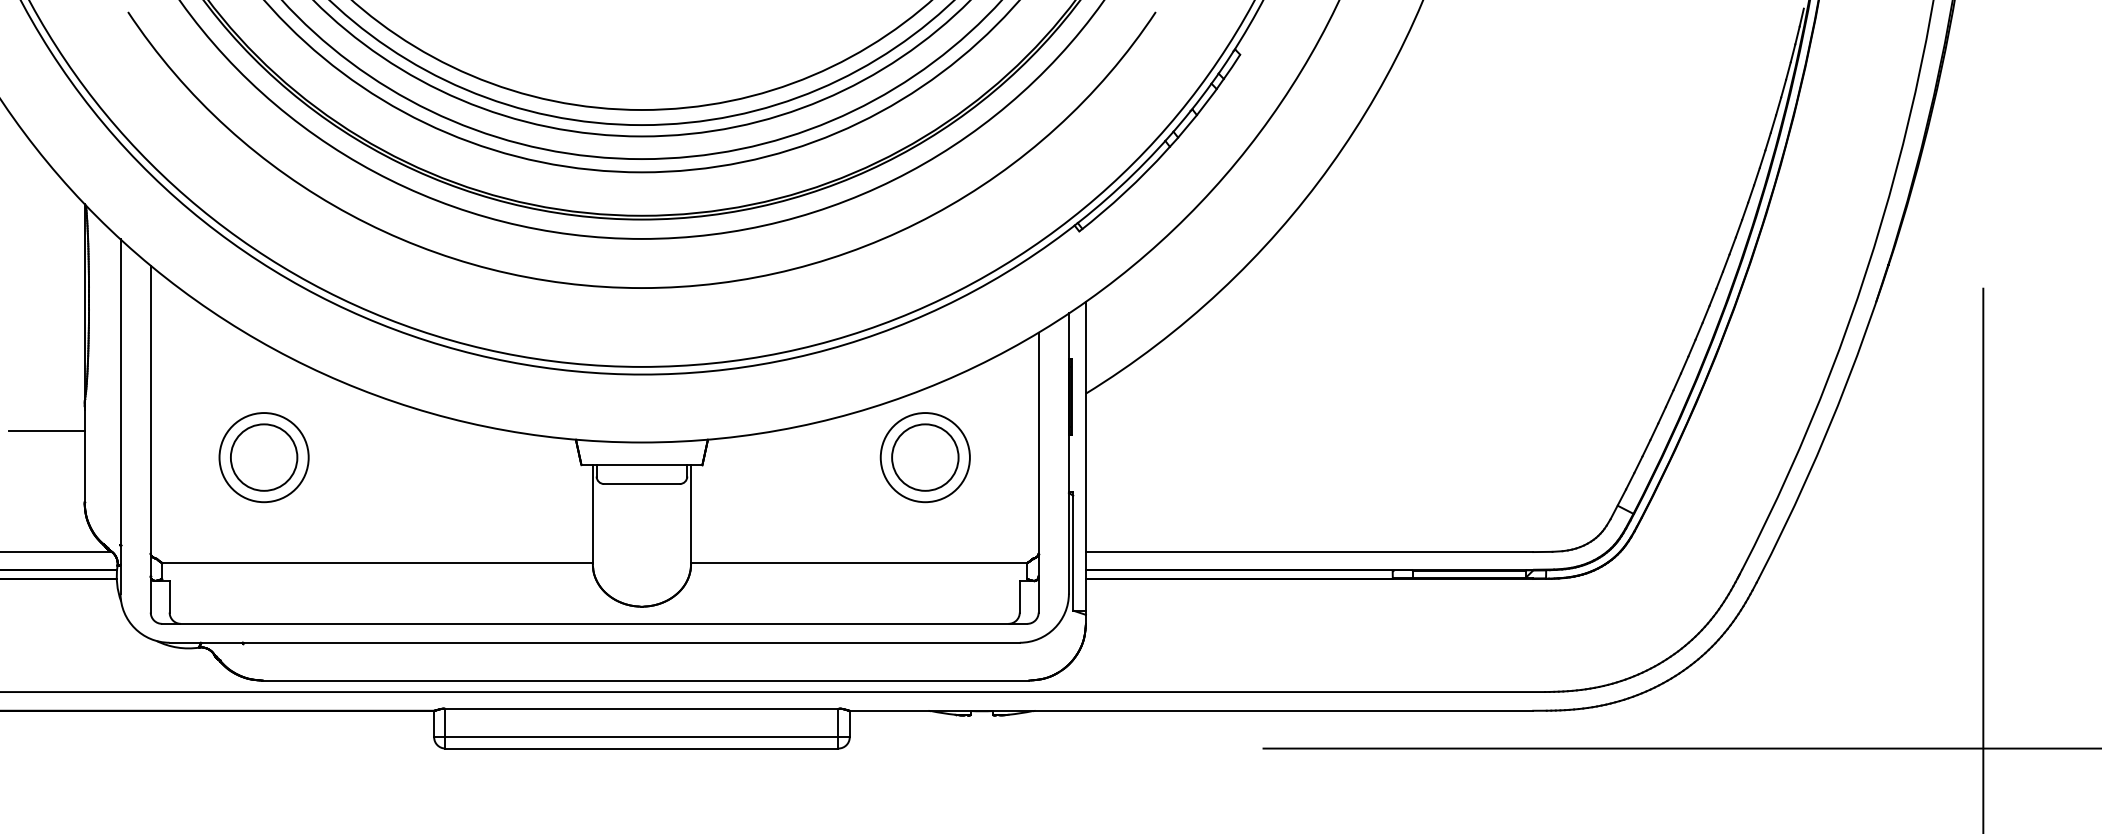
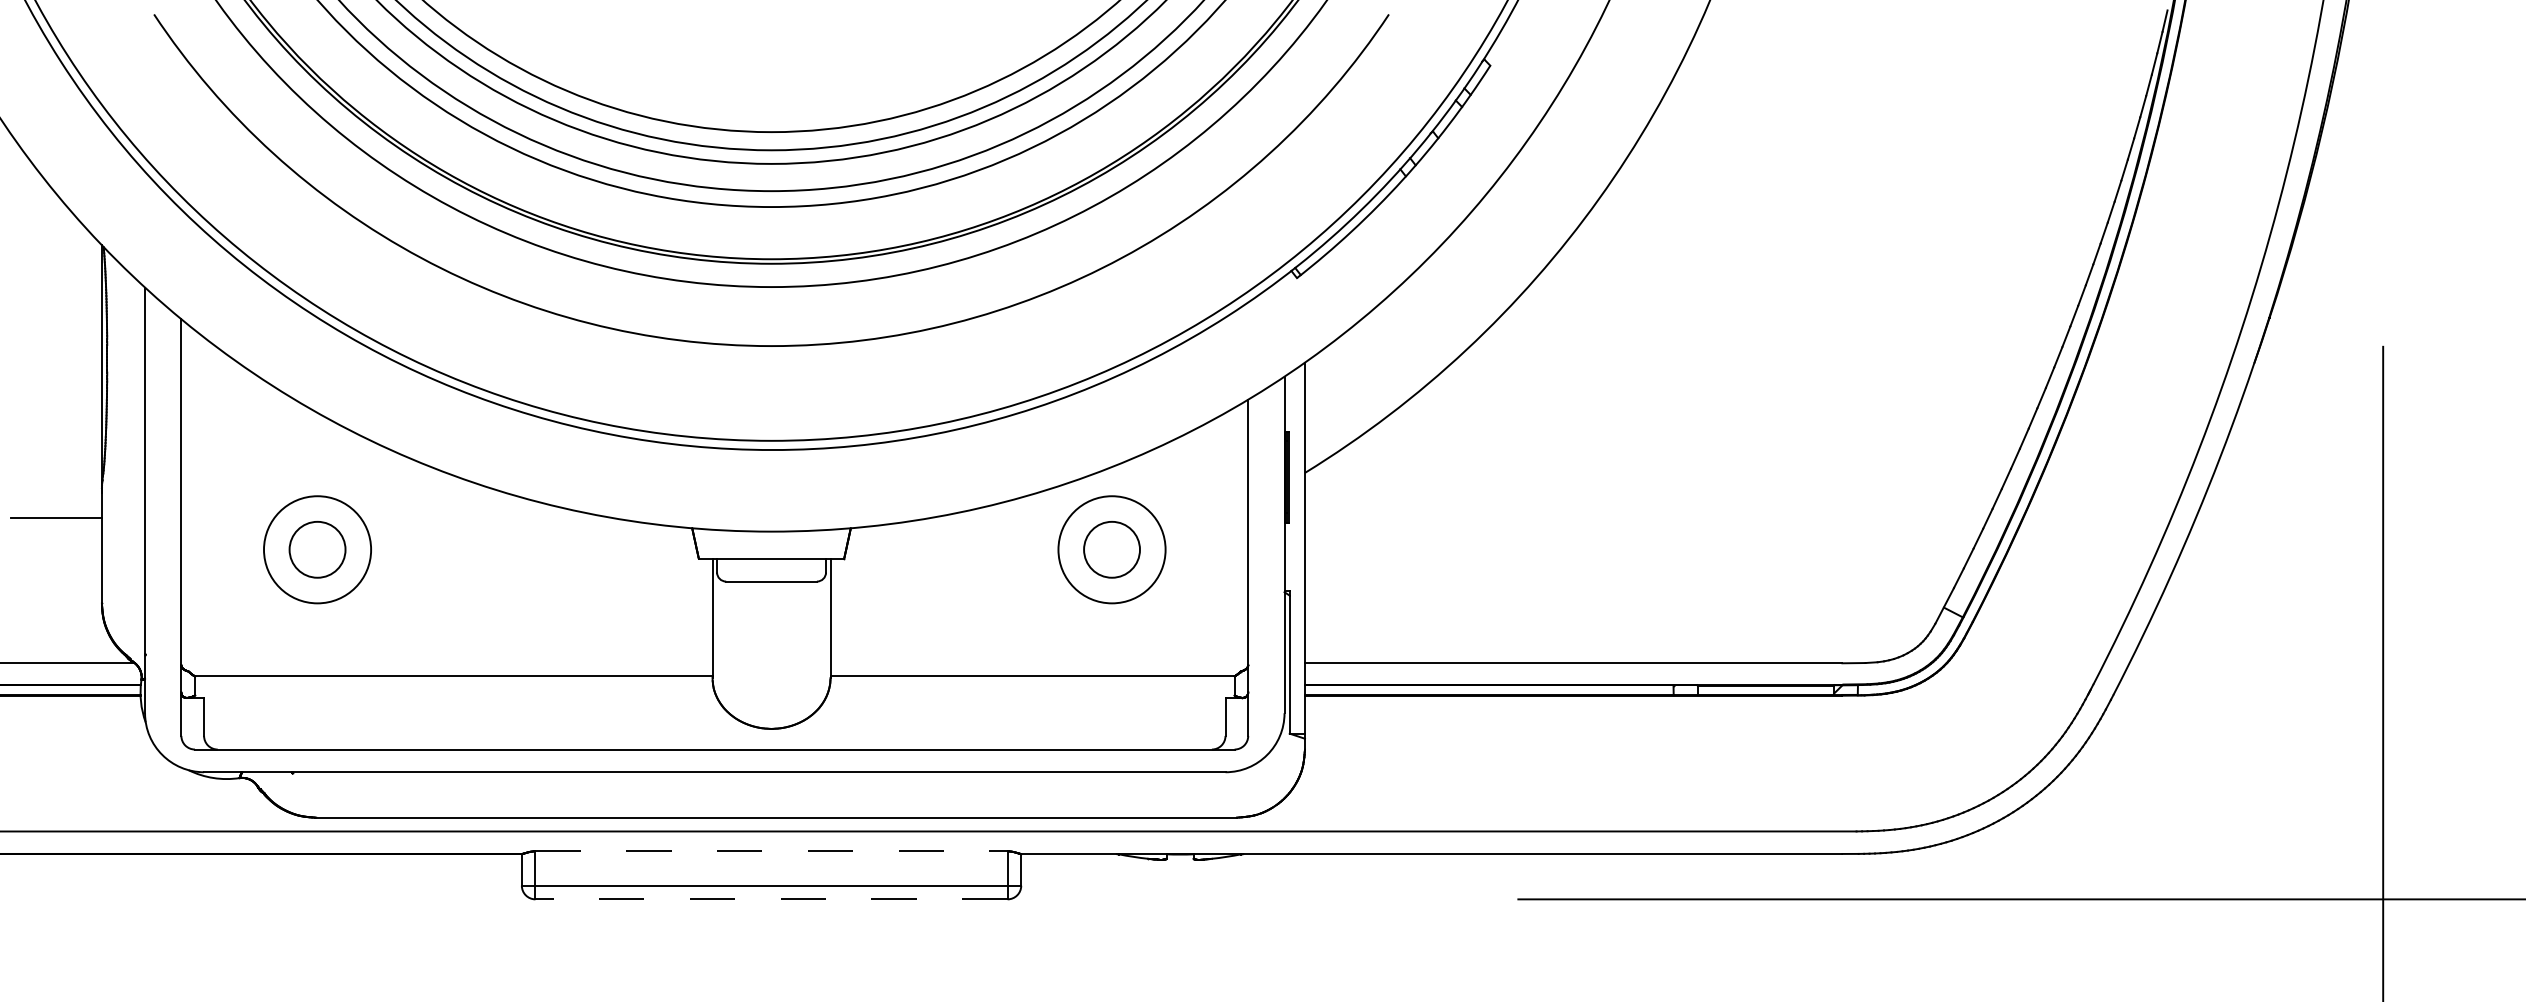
circle: (264, 457) -> (317, 549), size x0.7
circle: (924, 457) -> (1111, 549), size x0.7
line: (642, 708) -> (772, 851), solid -> dashed
line: (641, 748) -> (771, 899), solid -> dashed

